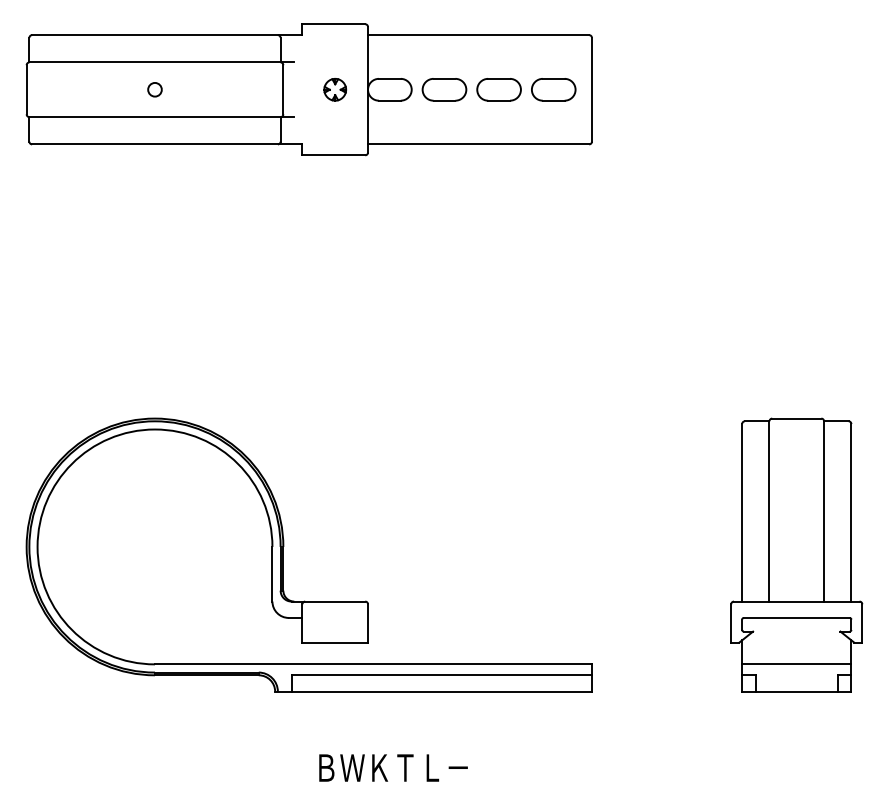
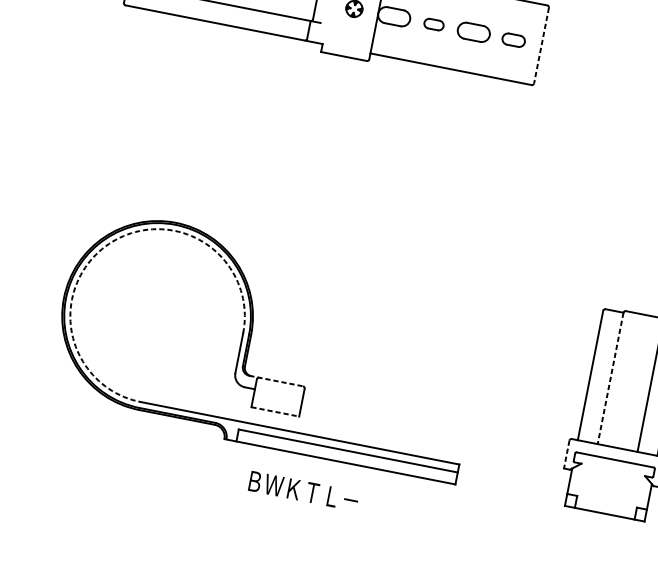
part: (444, 89) -> (434, 24), size x0.6
part: (553, 89) -> (513, 39), size x0.7
line: (591, 89) -> (541, 45), solid -> dashed
arc: (71, 463) -> (108, 243), solid -> dashed
line: (769, 511) -> (610, 378), solid -> dashed
line: (328, 601) -> (276, 381), solid -> dashed
line: (731, 623) -> (566, 454), solid -> dashed
line: (335, 642) -> (275, 411), solid -> dashed
line: (796, 664) -> (608, 493), removed
text: (393, 767) -> (303, 490), moved

